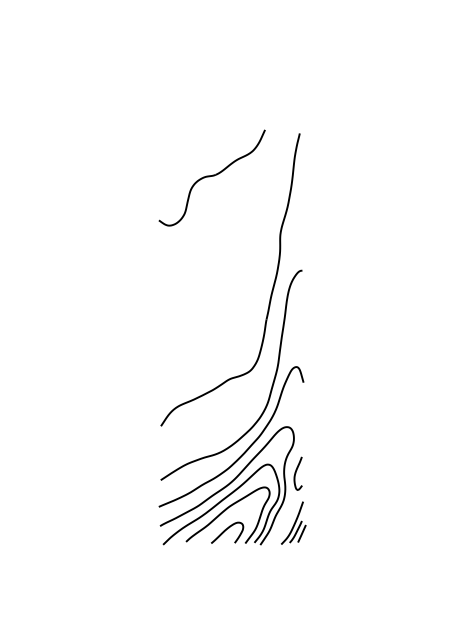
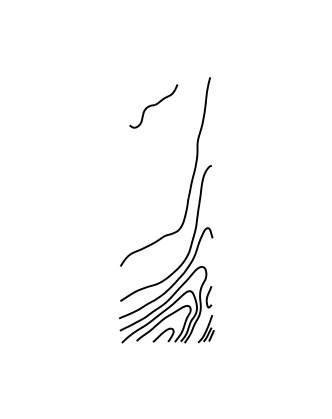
part: (212, 178) -> (153, 106), size x0.7

